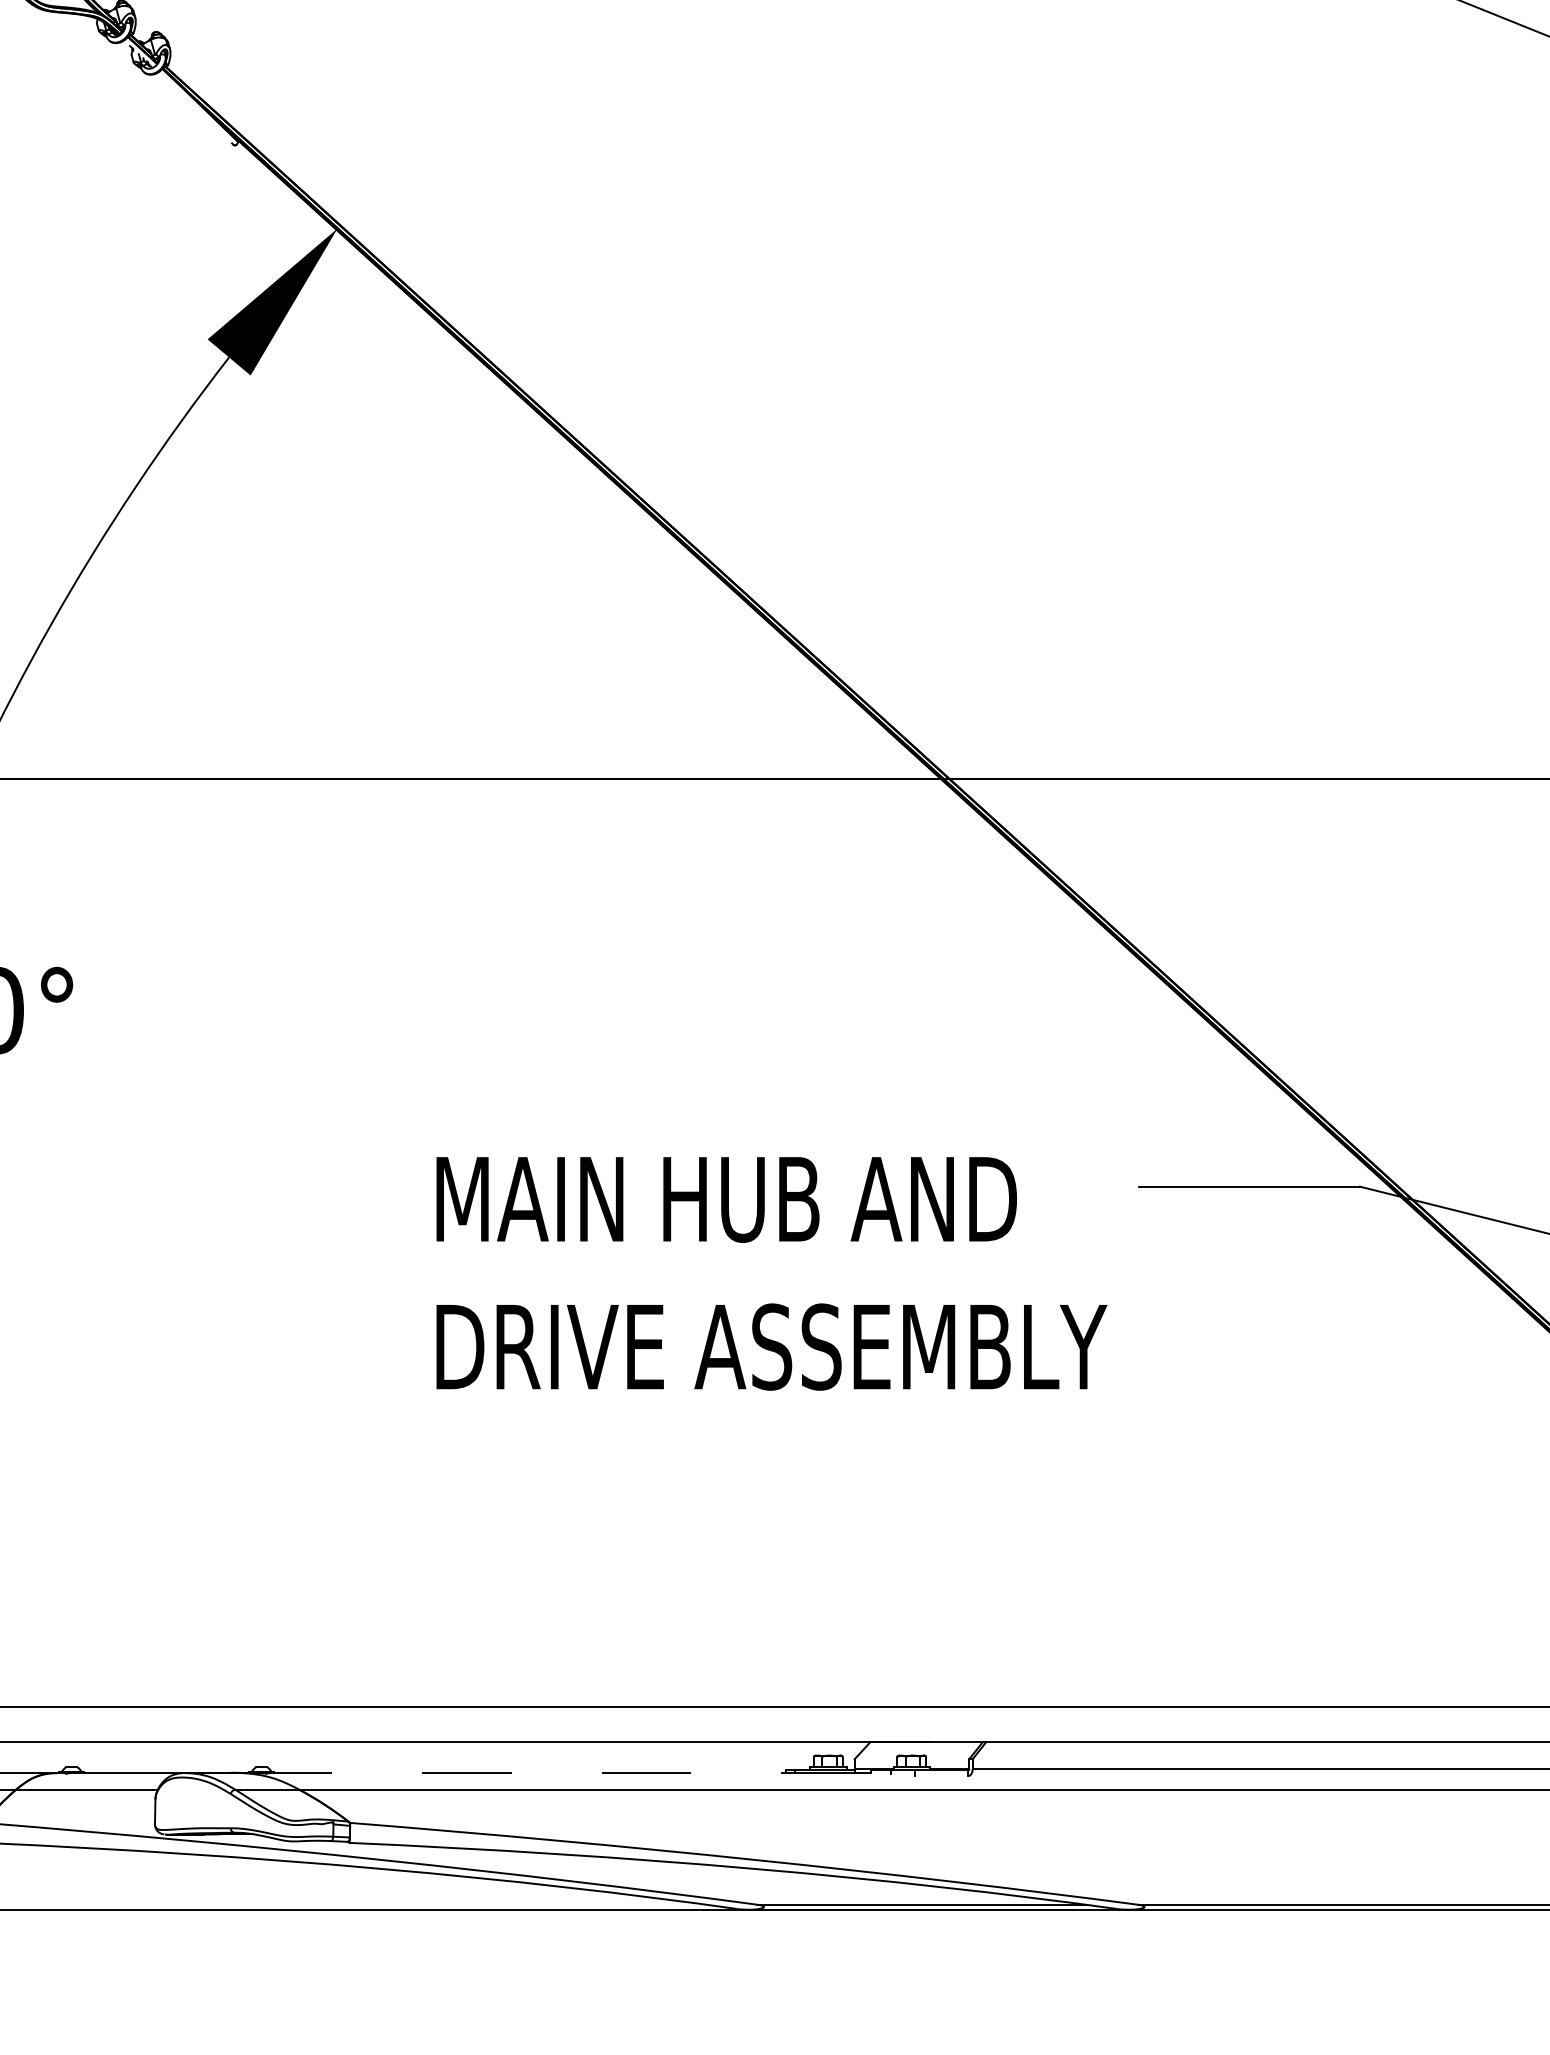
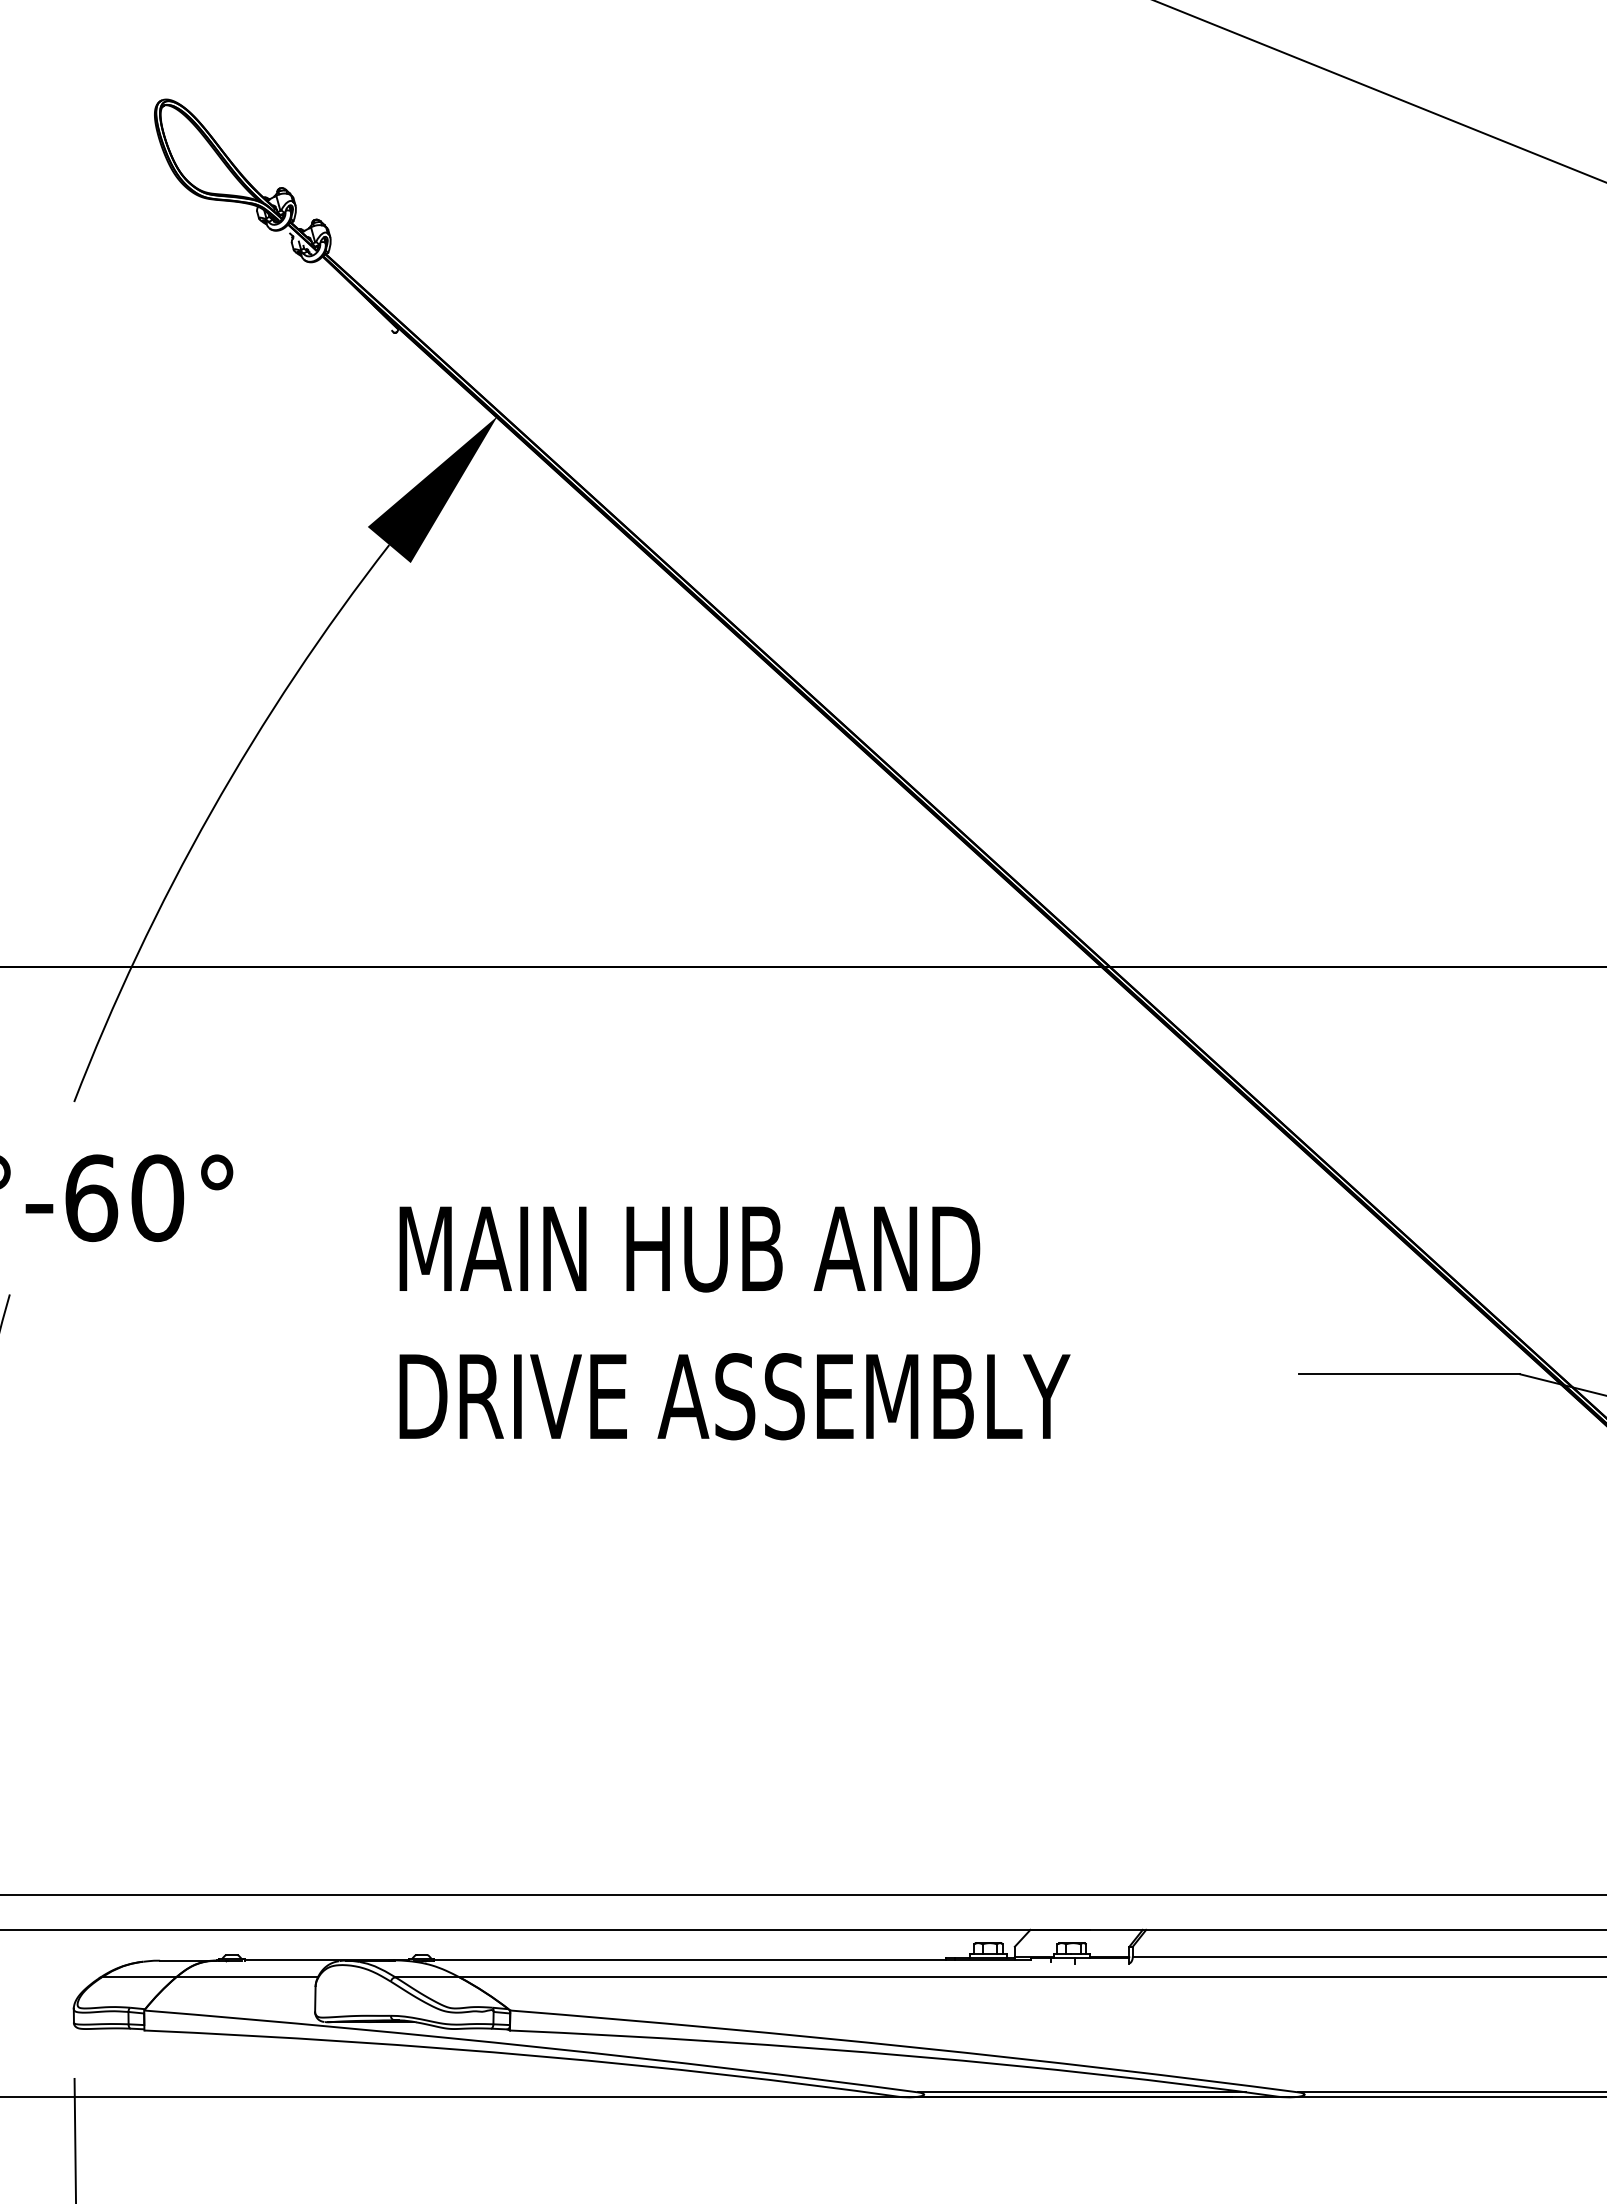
text: (771, 1273) -> (734, 1323), moved
line: (572, 1772) -> (732, 1960), dashed -> solid

